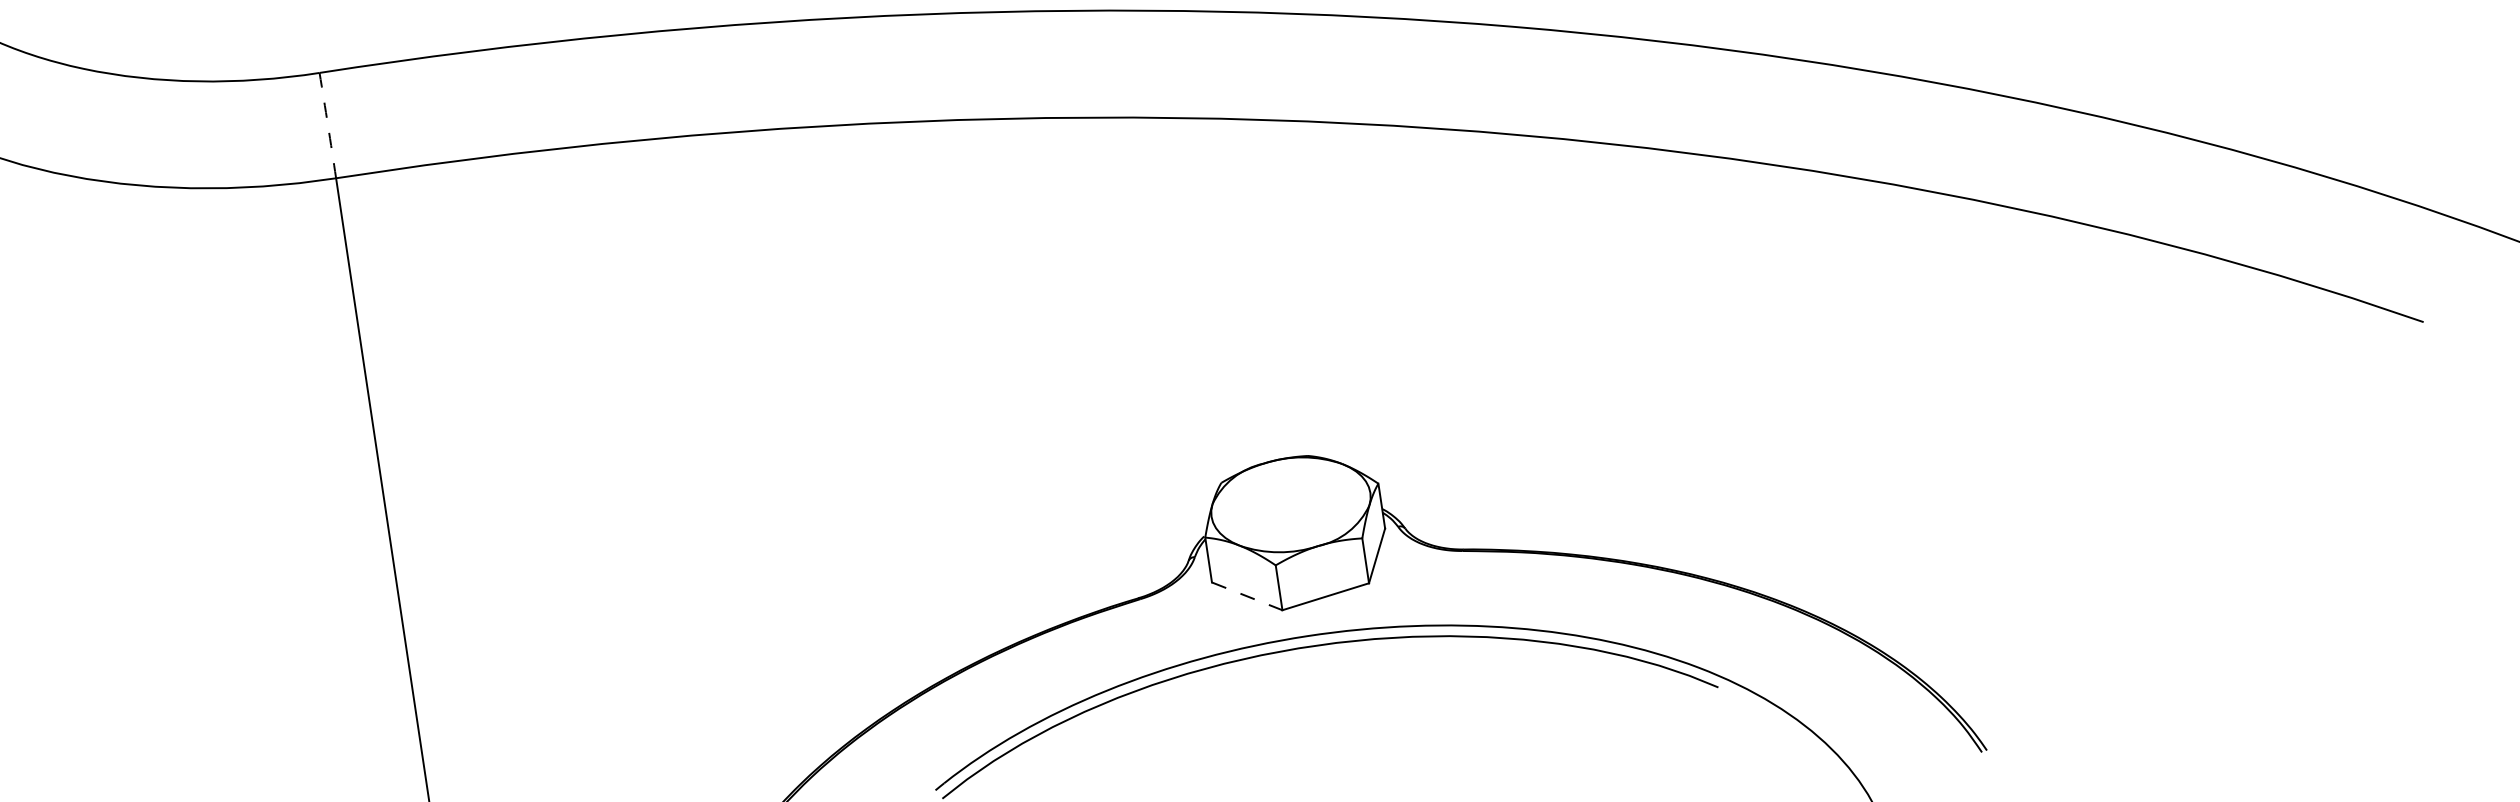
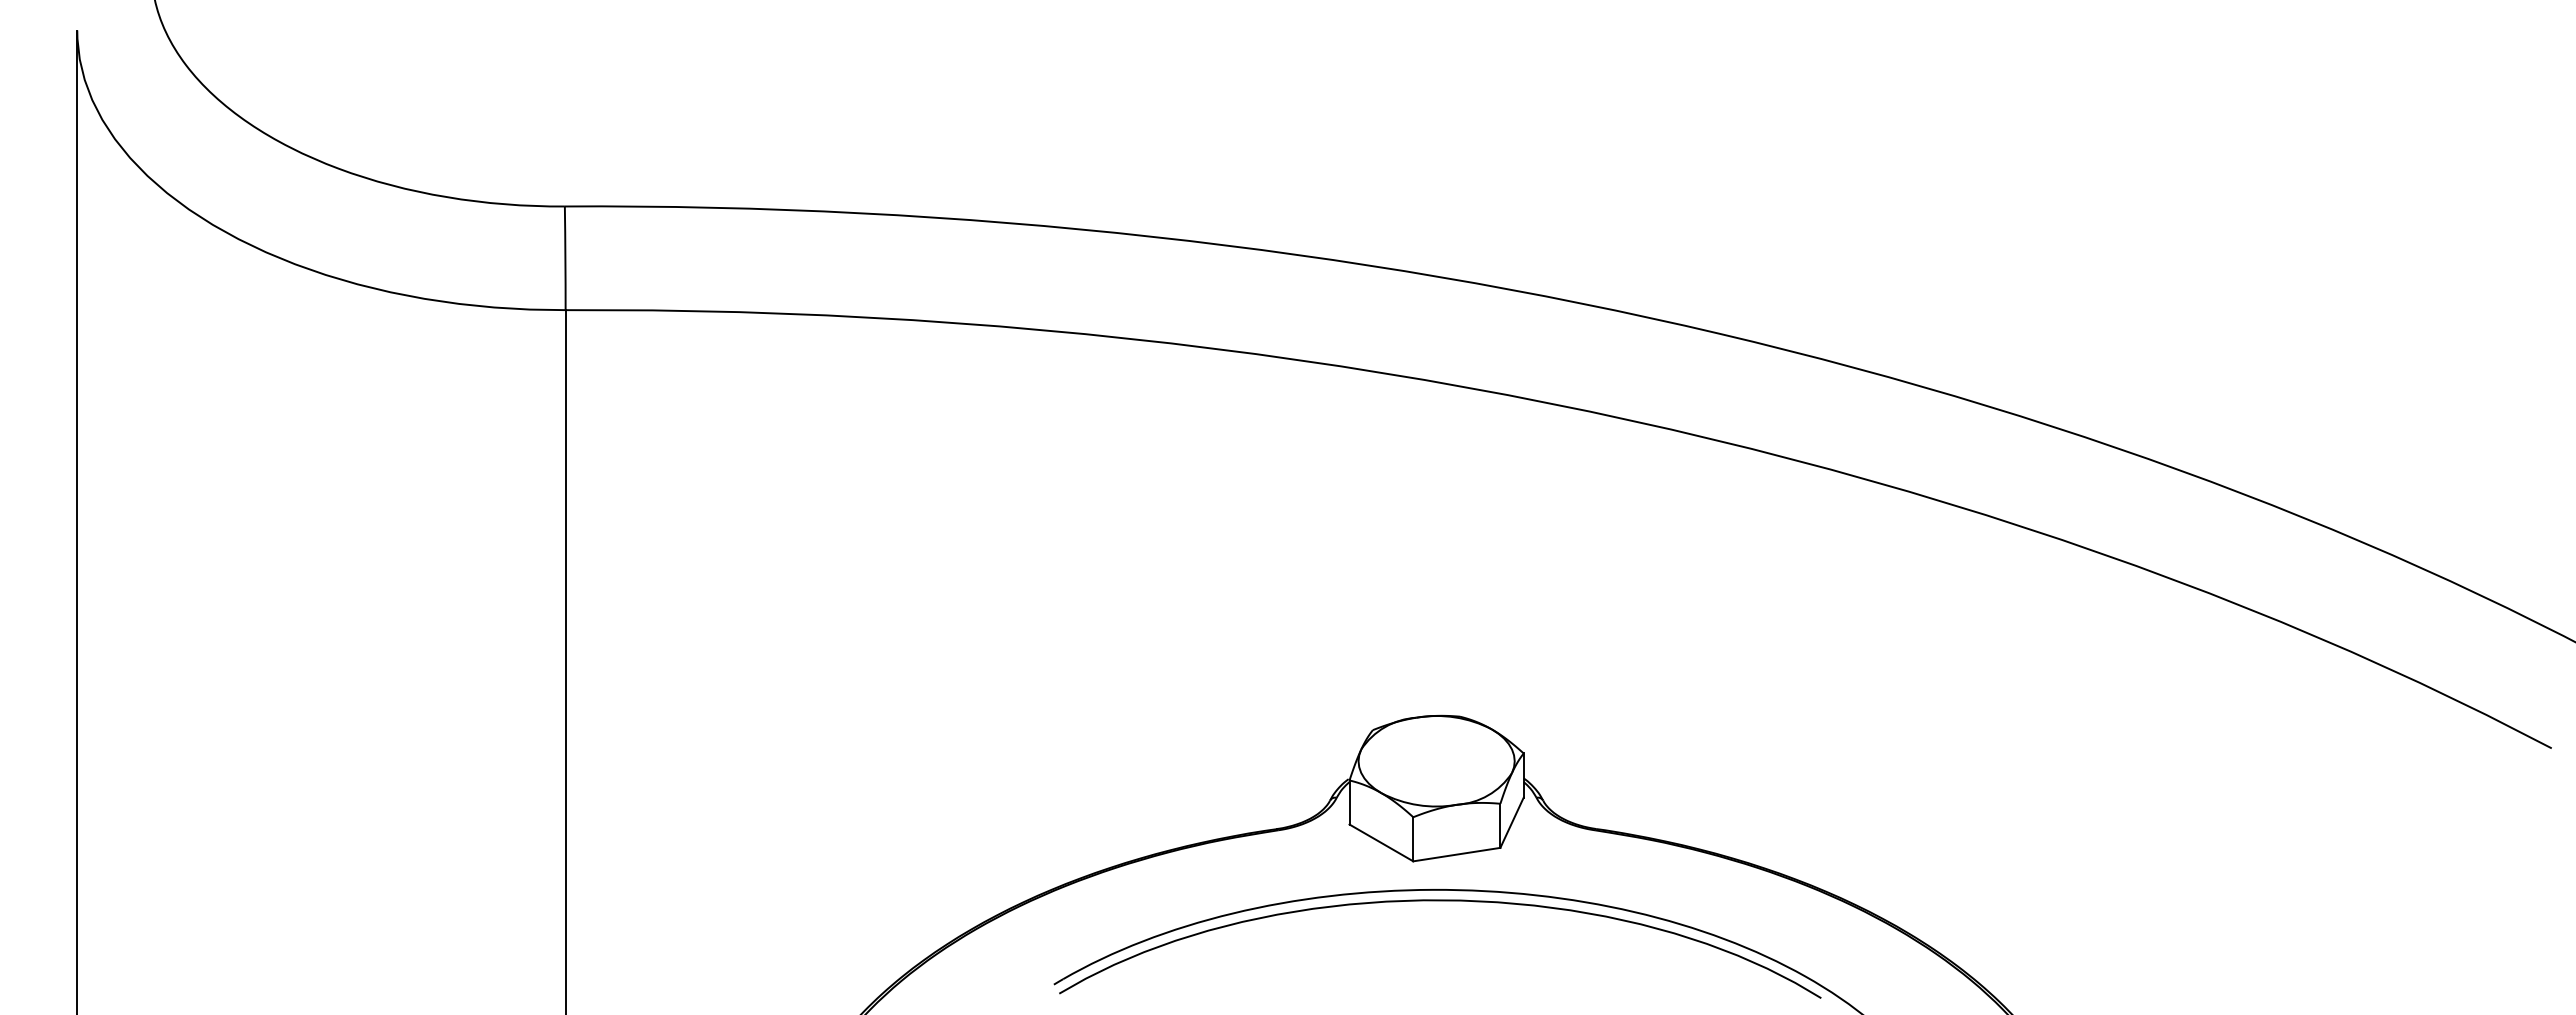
arc: (328, 125) -> (565, 258), dashed -> solid
line: (1247, 595) -> (1381, 842), dashed -> solid

